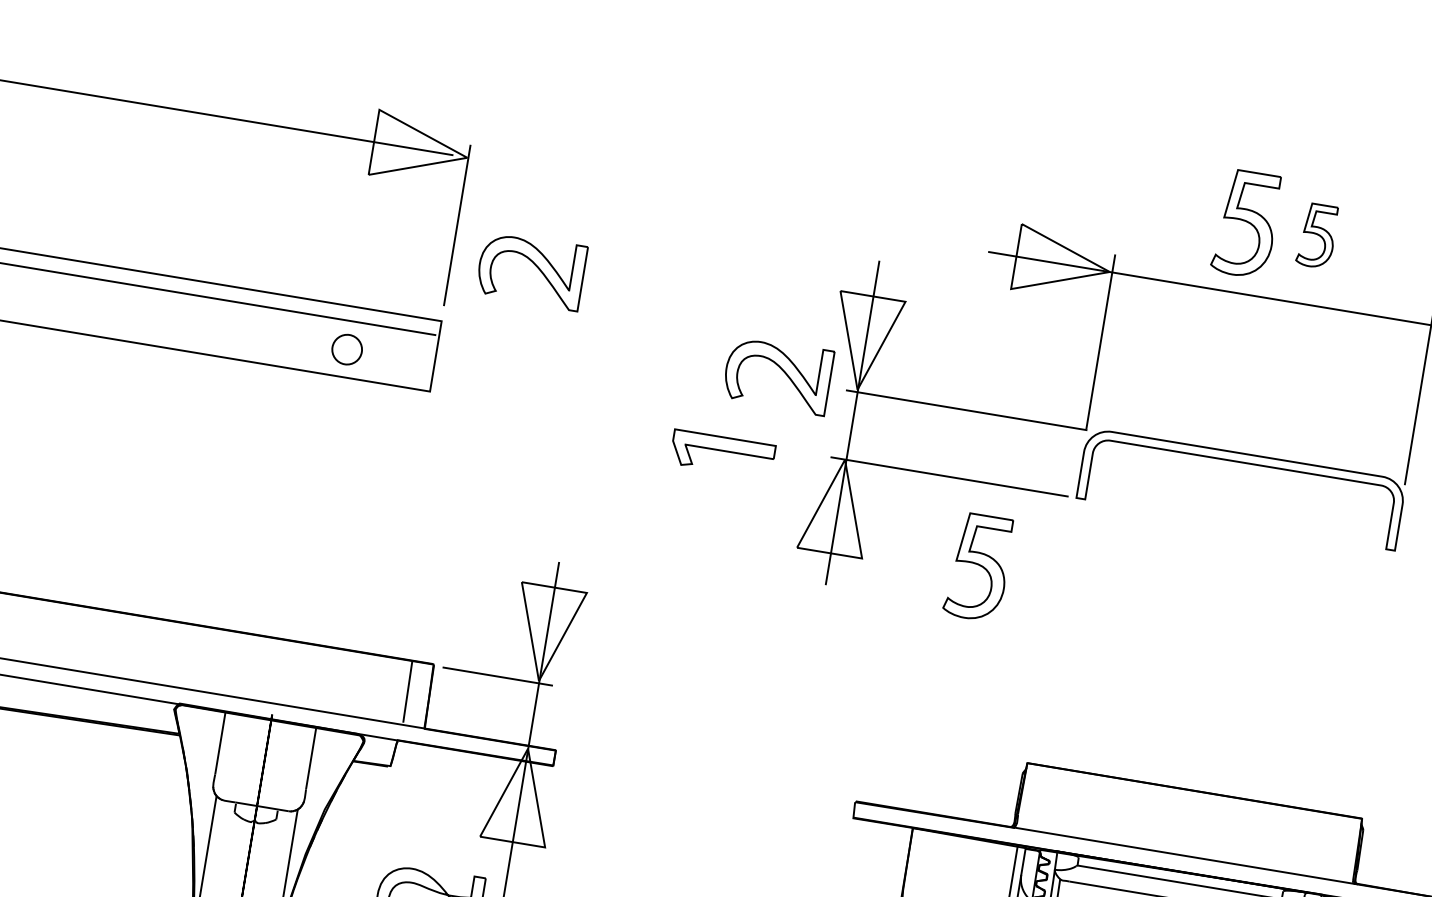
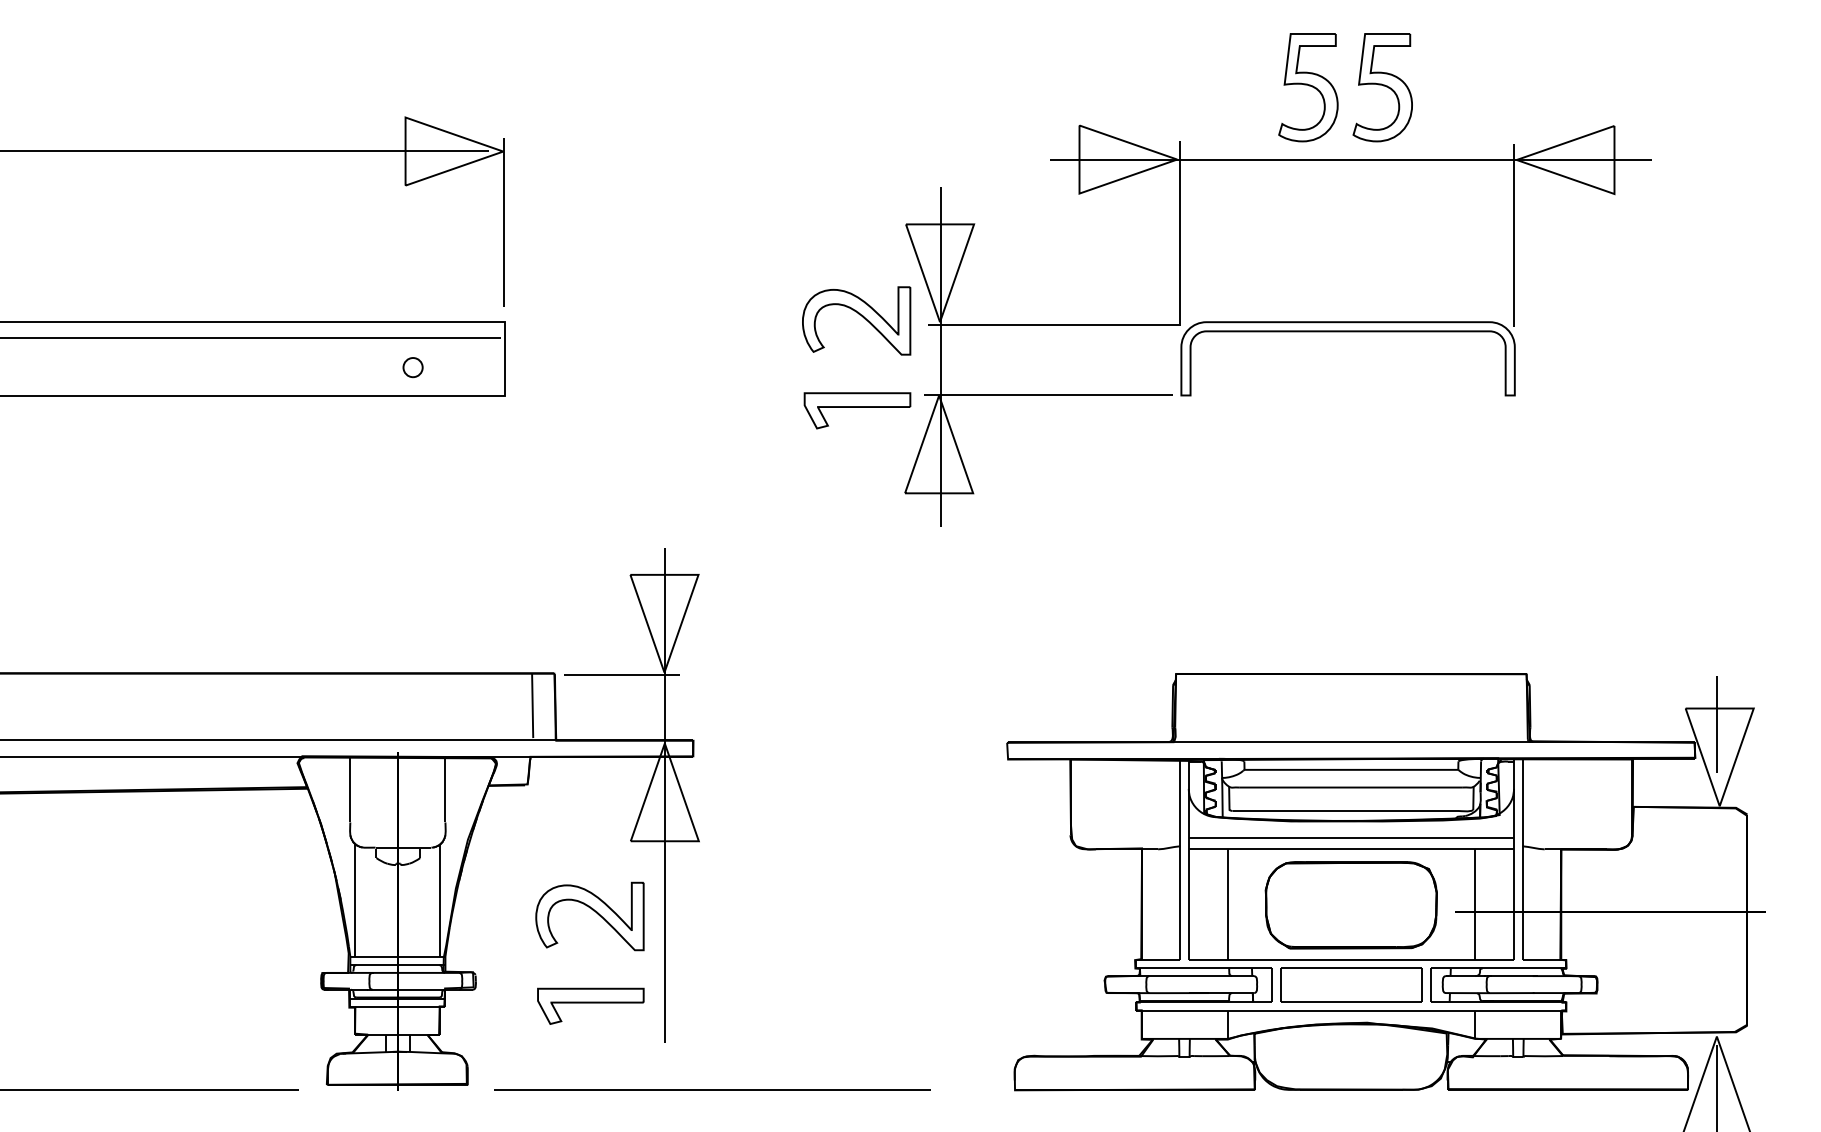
part: (1317, 235) -> (1382, 87), size x1.67
part: (531, 270) -> (587, 255), removed
part: (346, 349) -> (412, 367), size x0.62
part: (722, 454) -> (857, 410), moved
part: (978, 567) -> (1093, 482), removed

